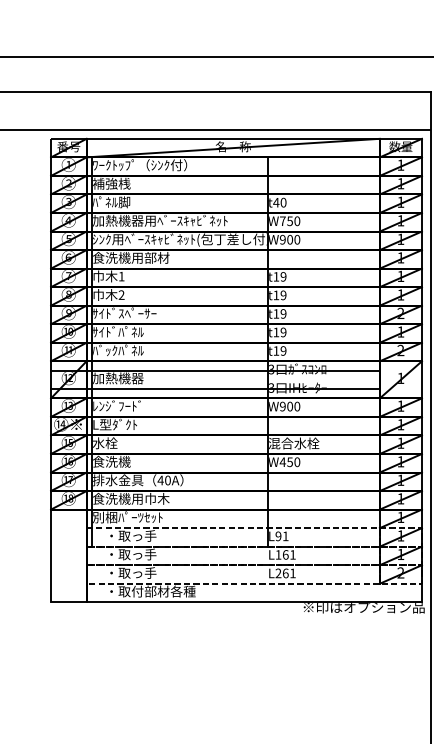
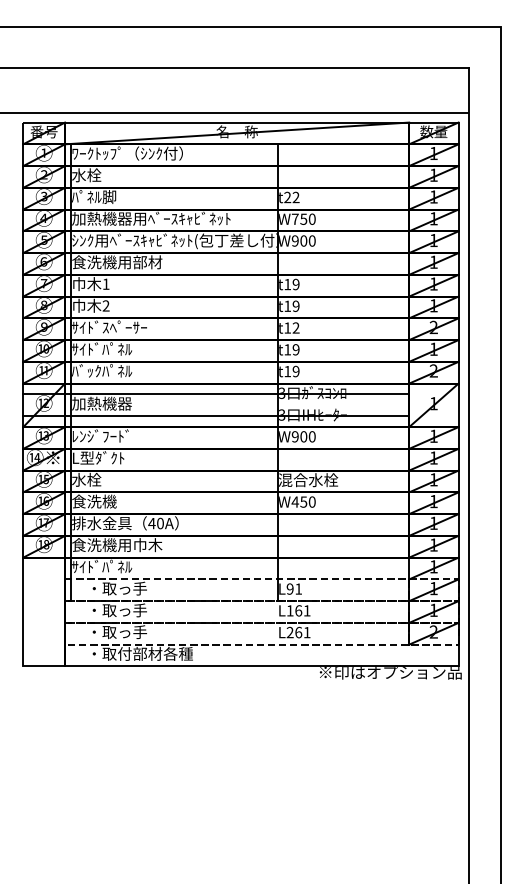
text: (111, 183) -> (94, 175), 補強桟 -> 水栓
text: (279, 202) -> (291, 197), t40 -> t22
text: (283, 314) -> (295, 328), t19 -> t12
text: (127, 517) -> (113, 566), 別梱ﾊﾟｰﾂｾｯﾄ -> ｻｲﾄﾞﾊﾟﾈﾙ

